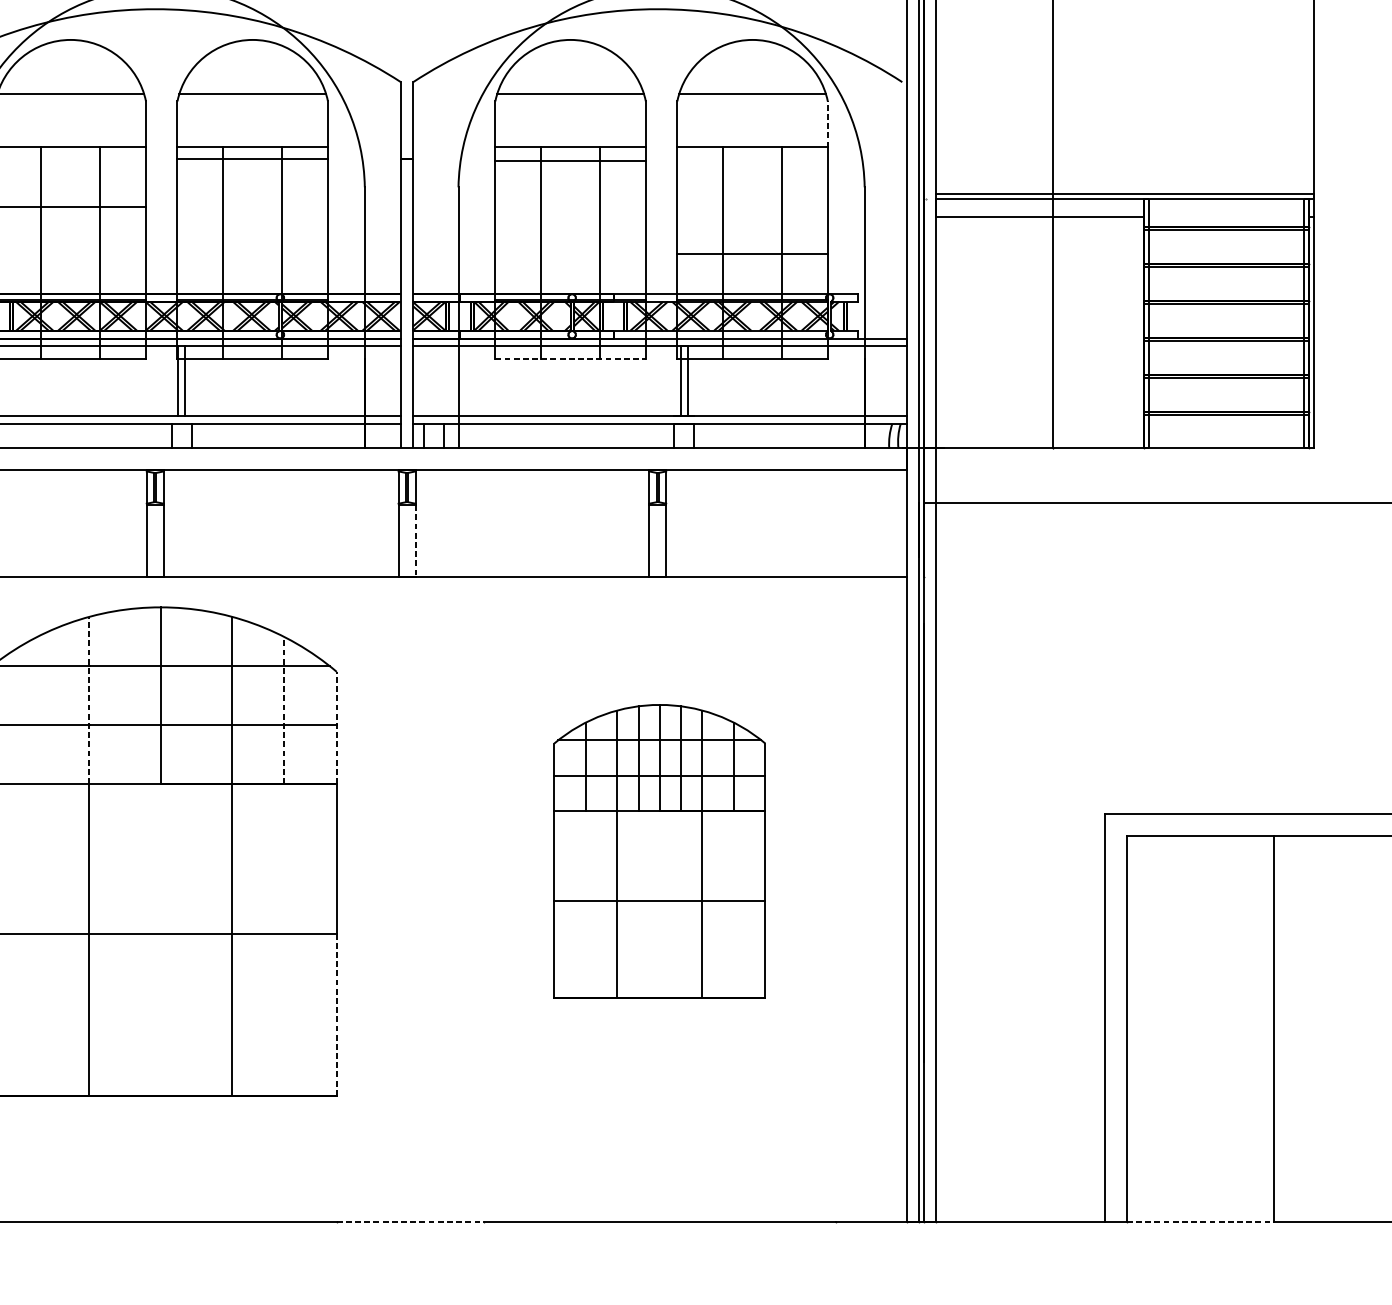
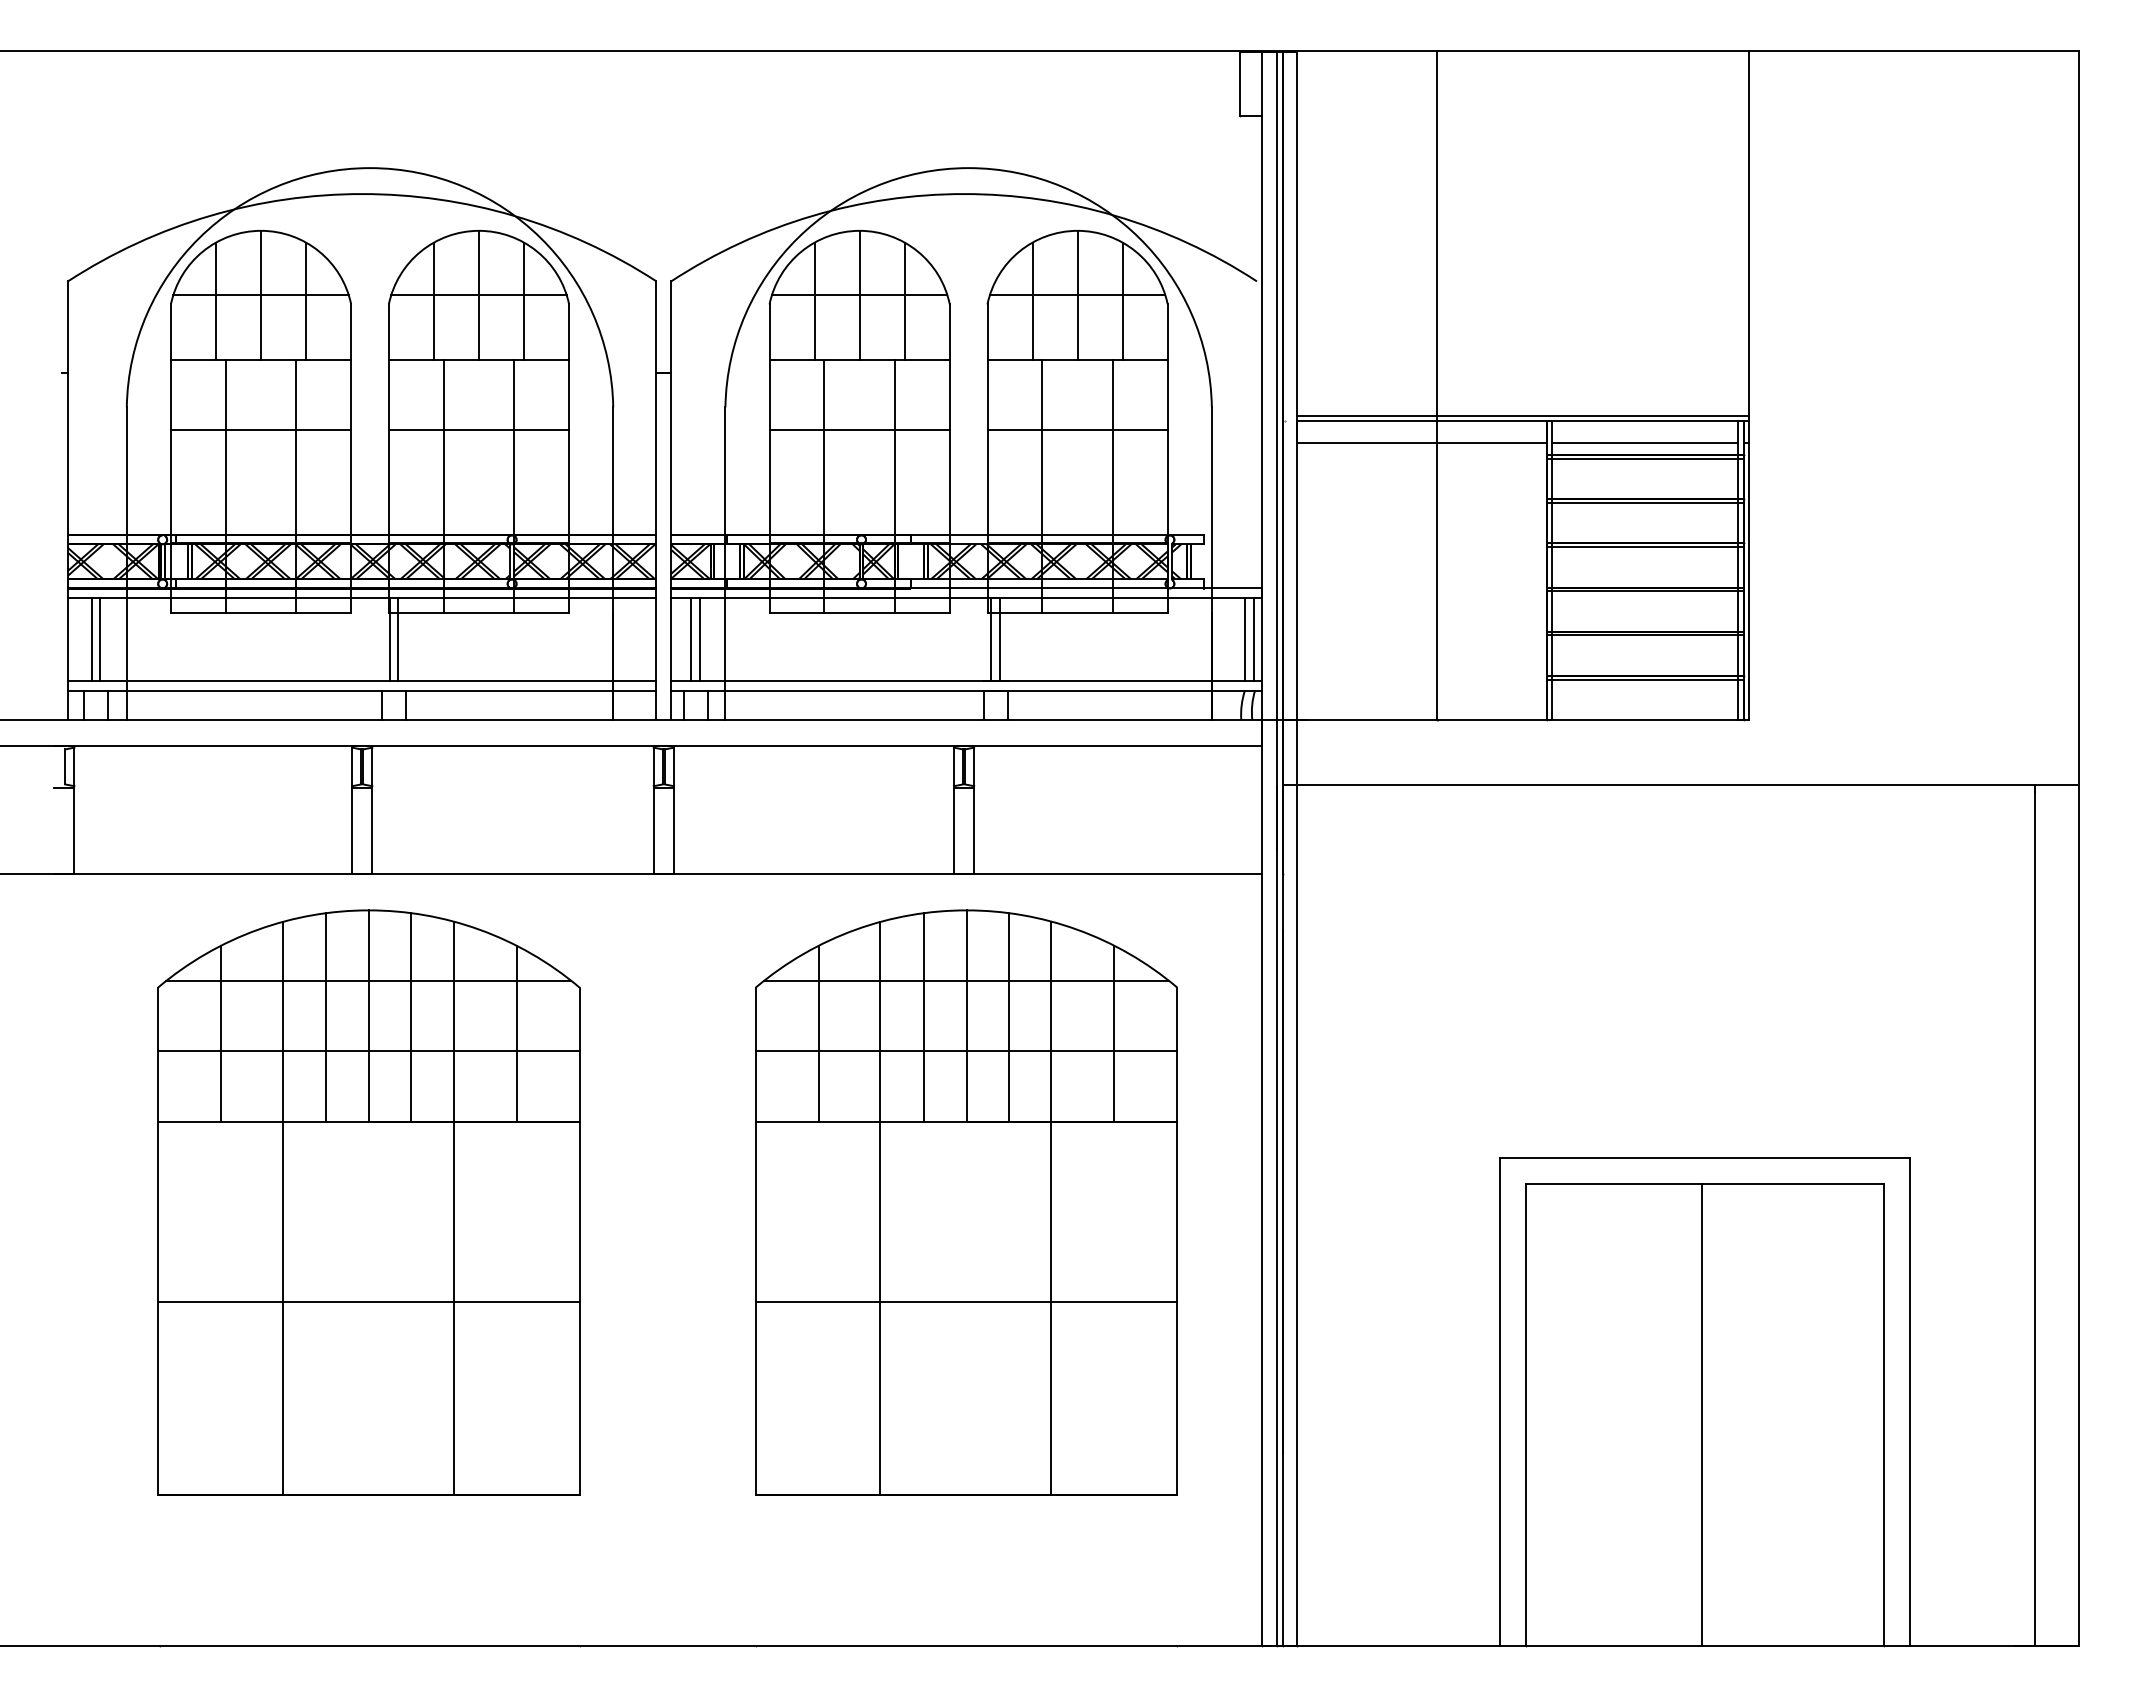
line: (71, 93) -> (261, 294), added
line: (253, 93) -> (479, 294), added
line: (570, 93) -> (859, 294), added
line: (752, 93) -> (1077, 294), added
line: (33, 98) -> (216, 300), added
line: (108, 98) -> (306, 300), added
line: (214, 98) -> (433, 300), added
line: (290, 98) -> (524, 300), added
line: (532, 98) -> (814, 300), added
line: (608, 98) -> (904, 300), added
line: (714, 98) -> (1032, 300), added
line: (790, 98) -> (1122, 300), added
line: (827, 123) -> (1167, 331), dashed -> solid
line: (252, 159) -> (478, 430), moved
line: (570, 161) -> (859, 430), moved
line: (1226, 217) -> (1645, 443), added
line: (752, 254) -> (1077, 430), moved
line: (571, 359) -> (860, 613), dashed -> solid
line: (430, 381) -> (691, 639), added
line: (436, 381) -> (699, 639), added
line: (891, 381) -> (1244, 639), added
line: (899, 381) -> (1253, 639), added
line: (415, 540) -> (673, 830), dashed -> solid
line: (125, 696) -> (326, 1017), added
line: (196, 696) -> (411, 1017), added
line: (88, 700) -> (282, 1021), dashed -> solid
line: (37, 710) -> (221, 1033), added
line: (284, 710) -> (516, 1033), dashed -> solid
line: (336, 727) -> (579, 1054), dashed -> solid
part: (659, 851) -> (966, 1202), size x1.67
line: (336, 1014) -> (579, 1398), dashed -> solid
line: (410, 1222) -> (668, 1646), dashed -> solid
line: (1200, 1222) -> (1614, 1646), dashed -> solid

